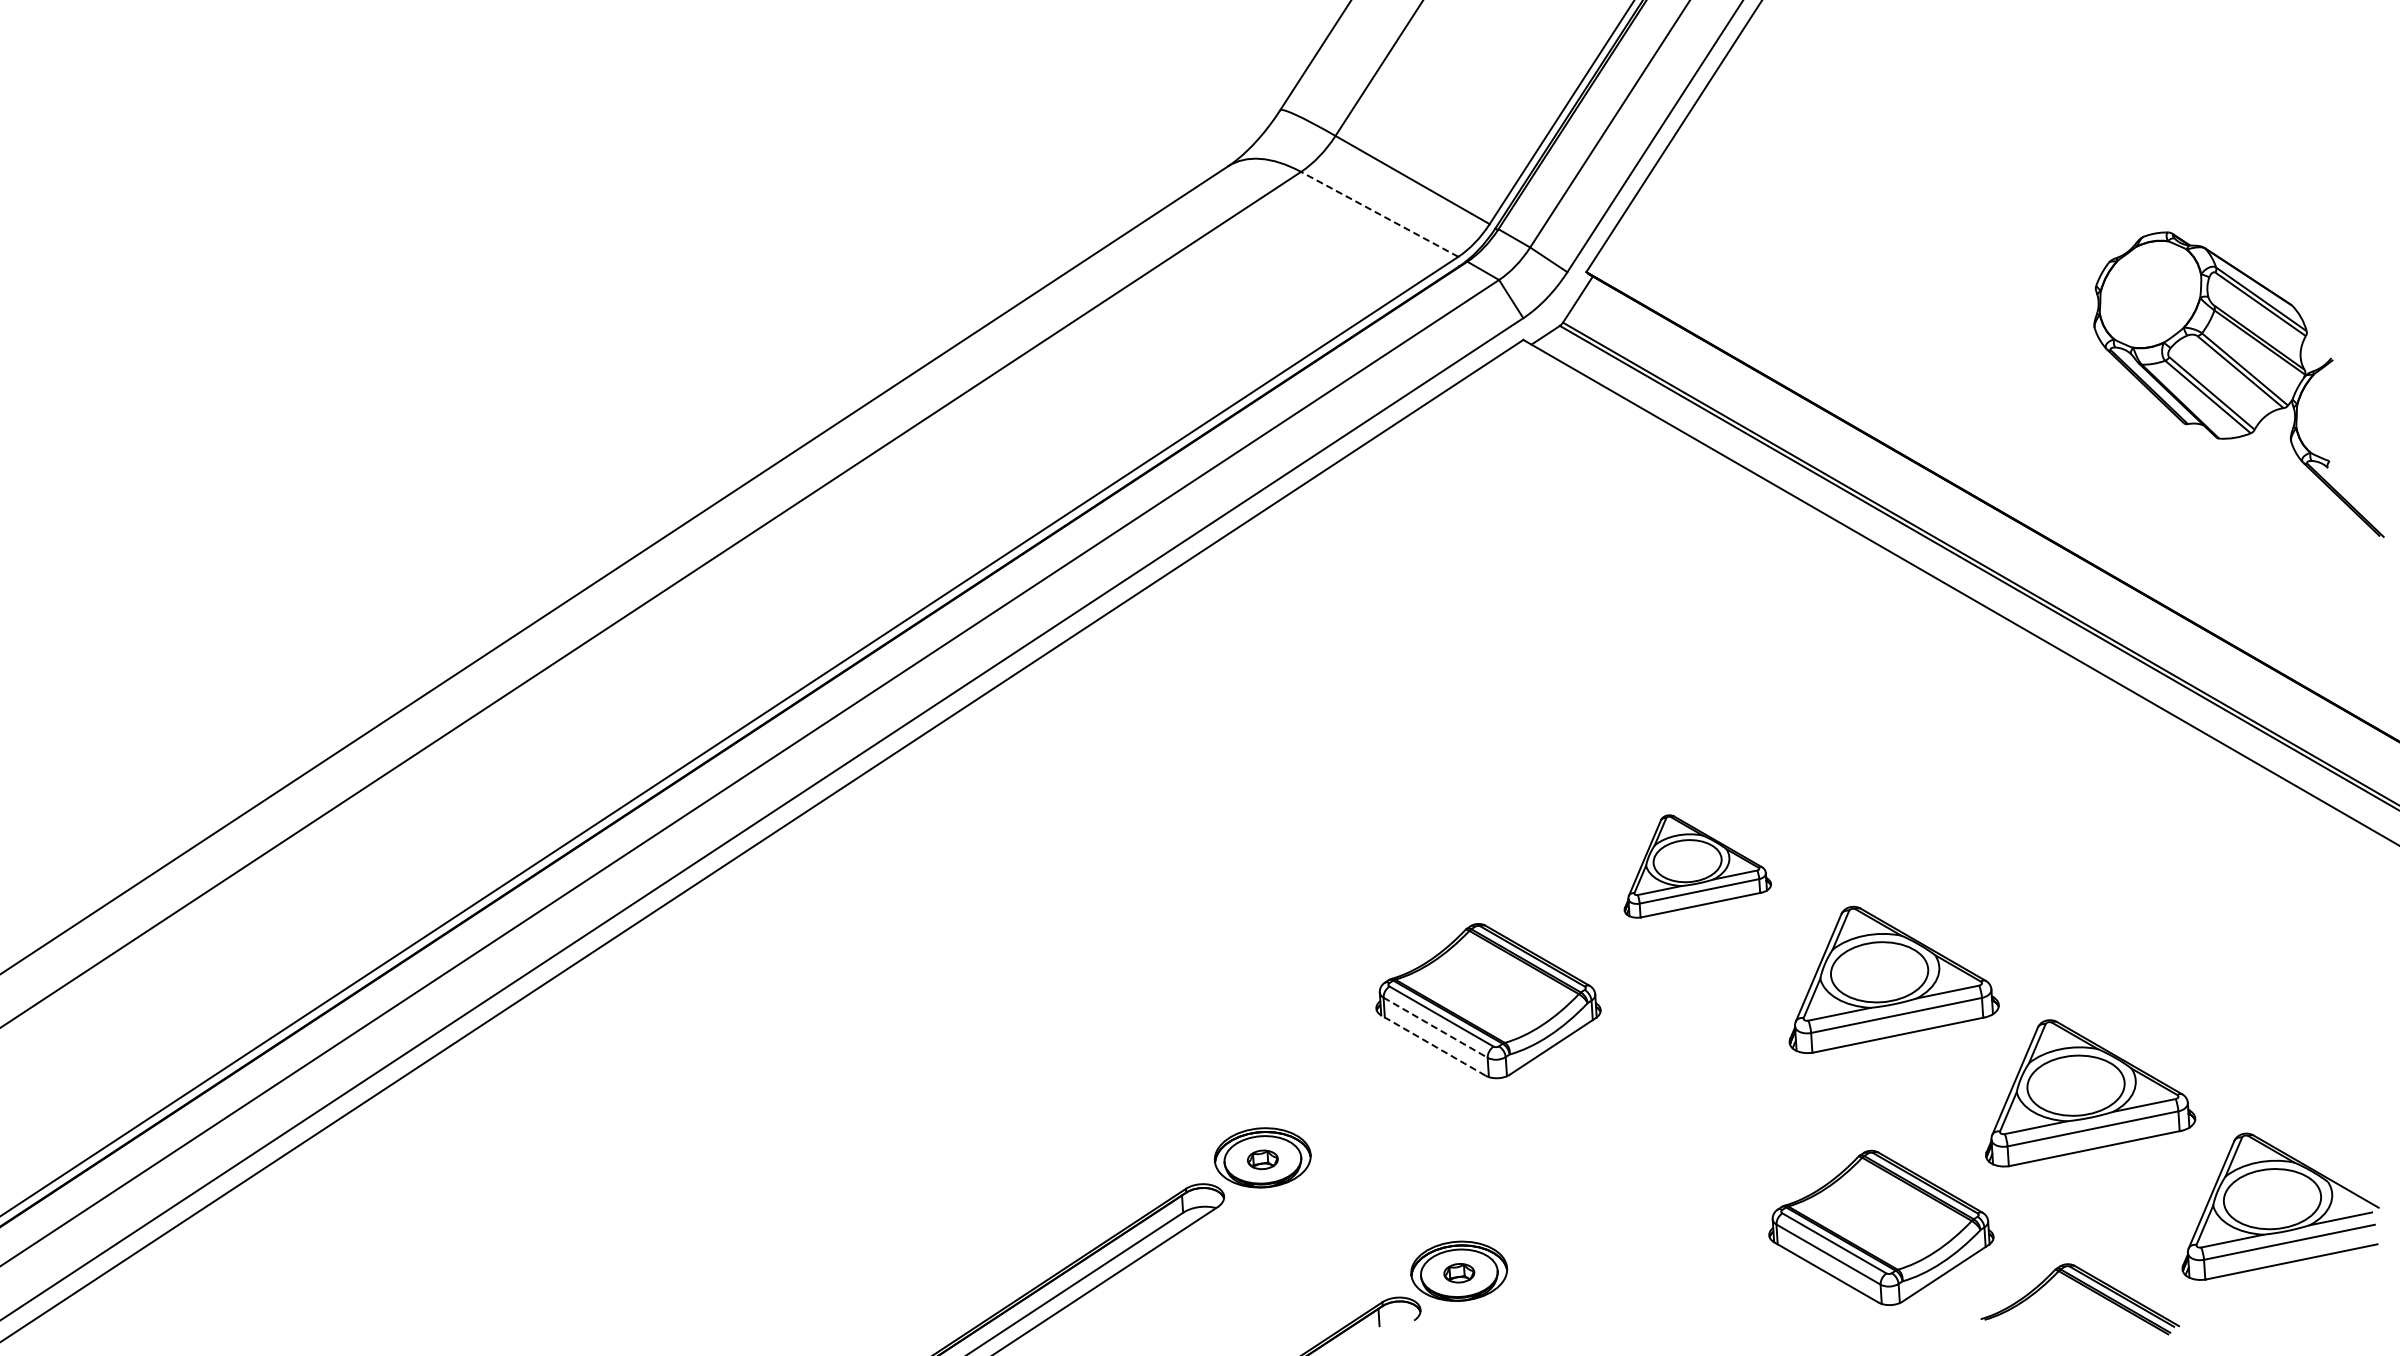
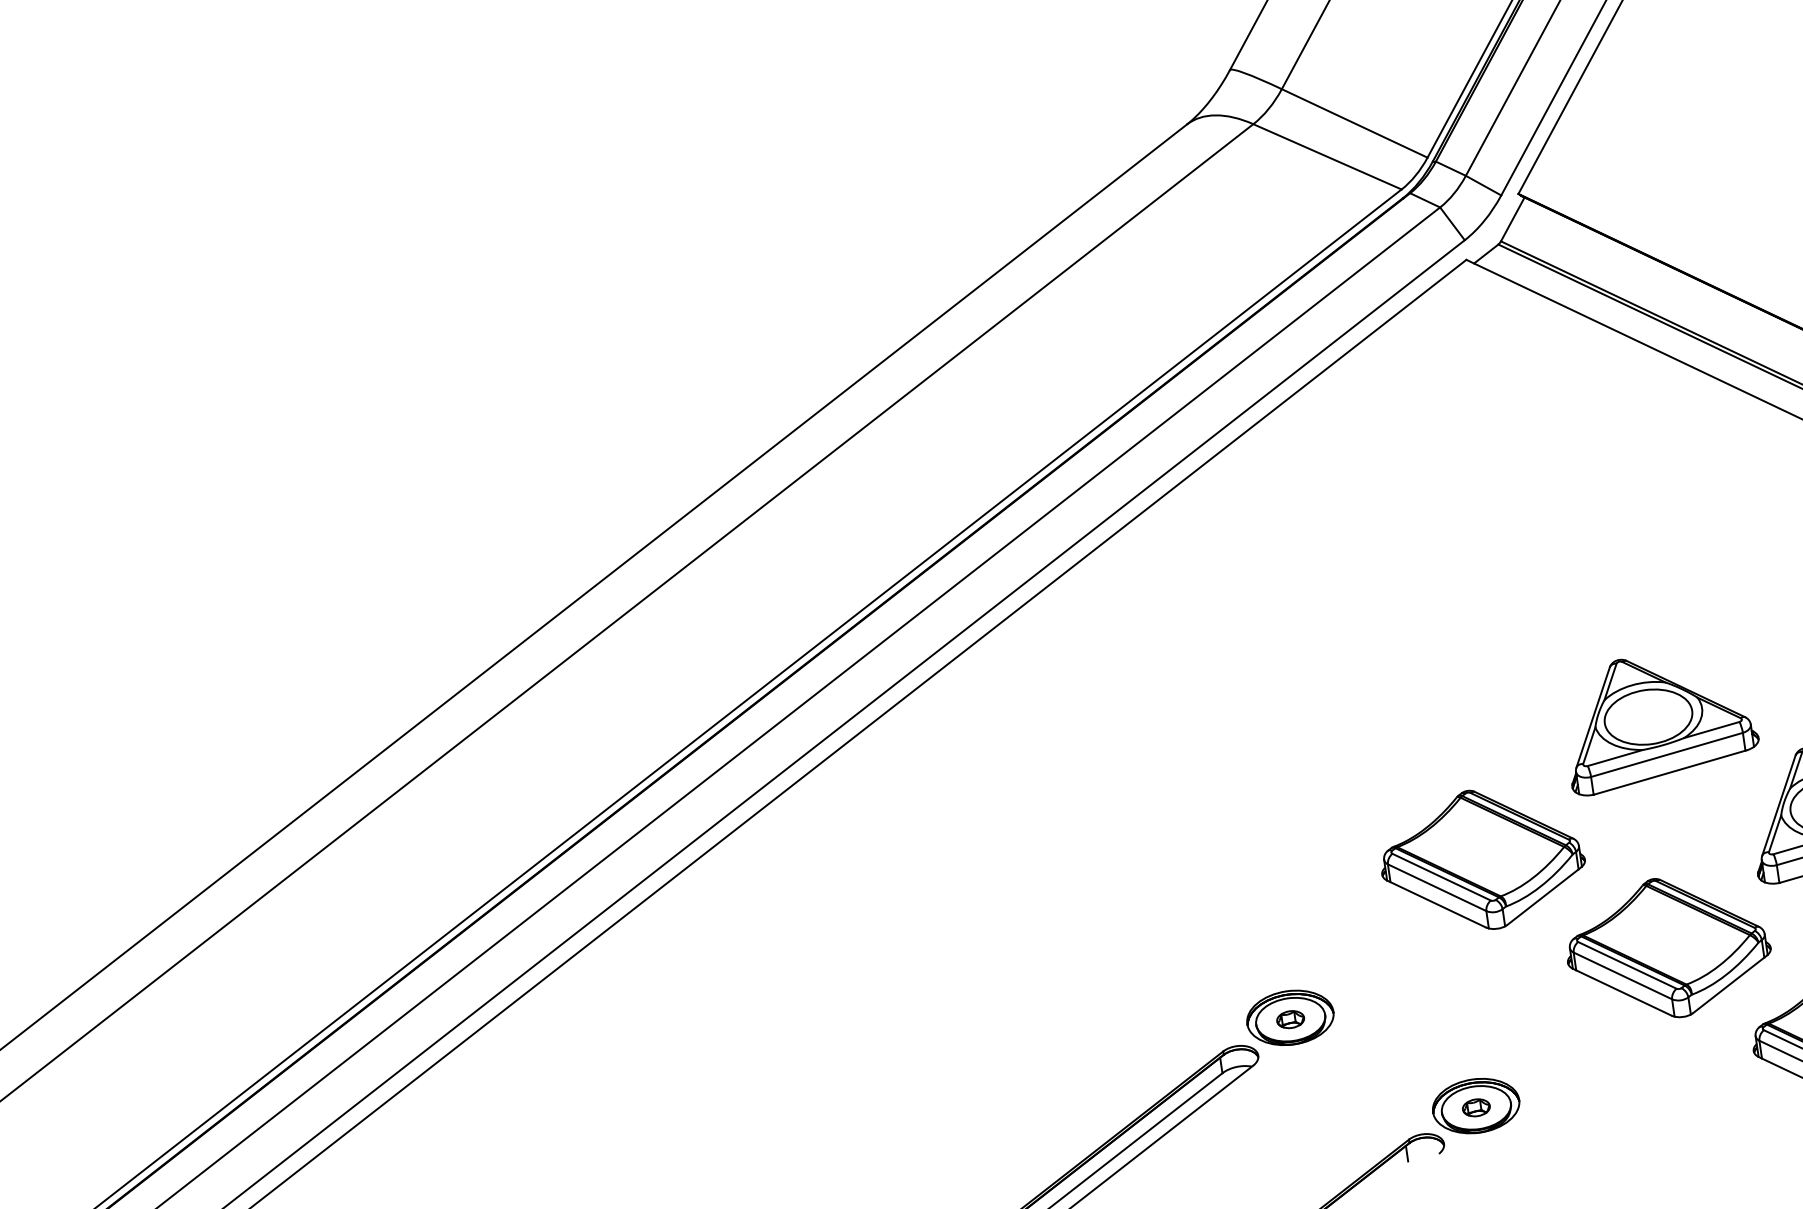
line: (1379, 214) -> (1327, 156), dashed -> solid
part: (1697, 866) -> (1662, 722), size x1.43
line: (1436, 1027) -> (1437, 887), dashed -> solid
line: (1433, 1045) -> (1436, 903), dashed -> solid
part: (1684, 1114) -> (1668, 948), added

